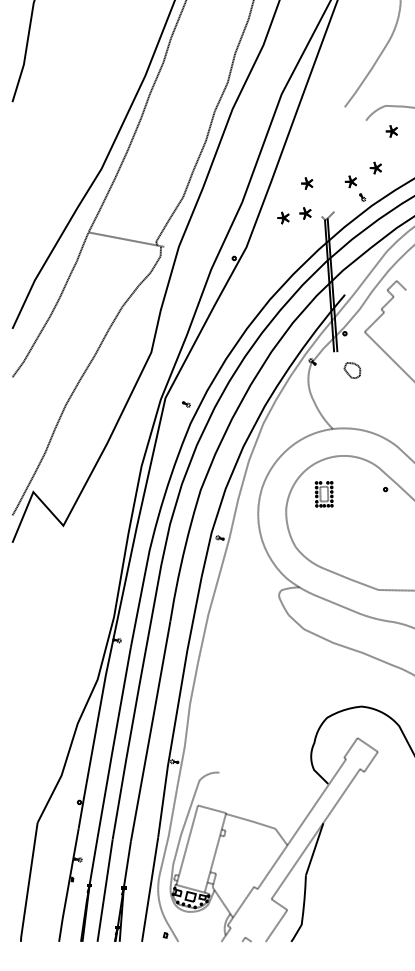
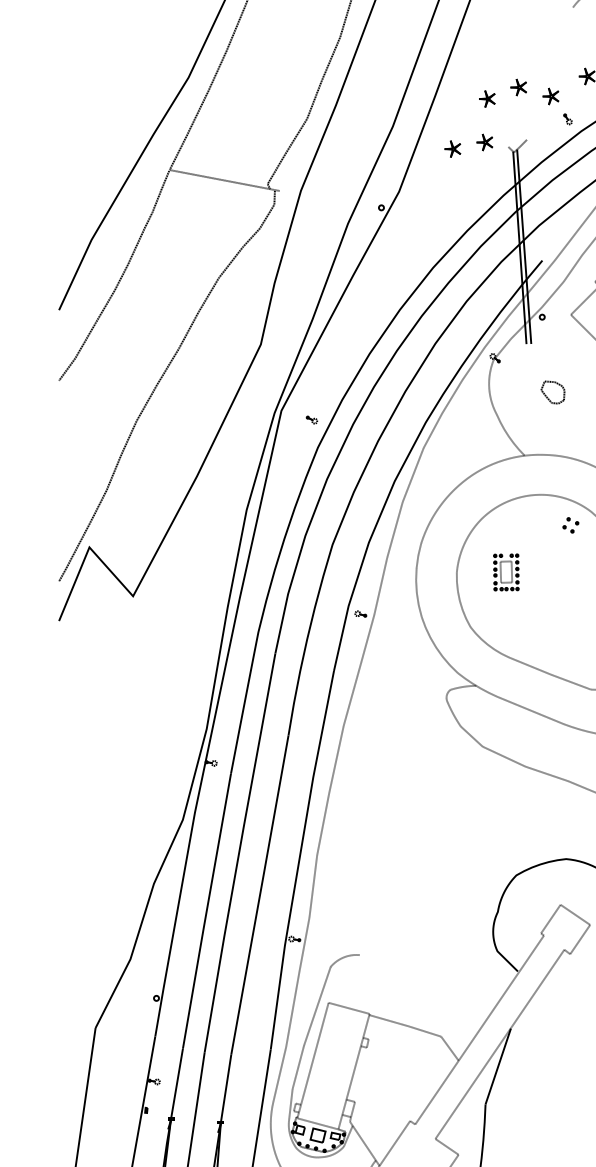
part: (328, 175) -> (518, 87), added
part: (352, 370) -> (553, 392), moved
part: (364, 476) -> (570, 524), added
part: (323, 494) -> (505, 572), moved

